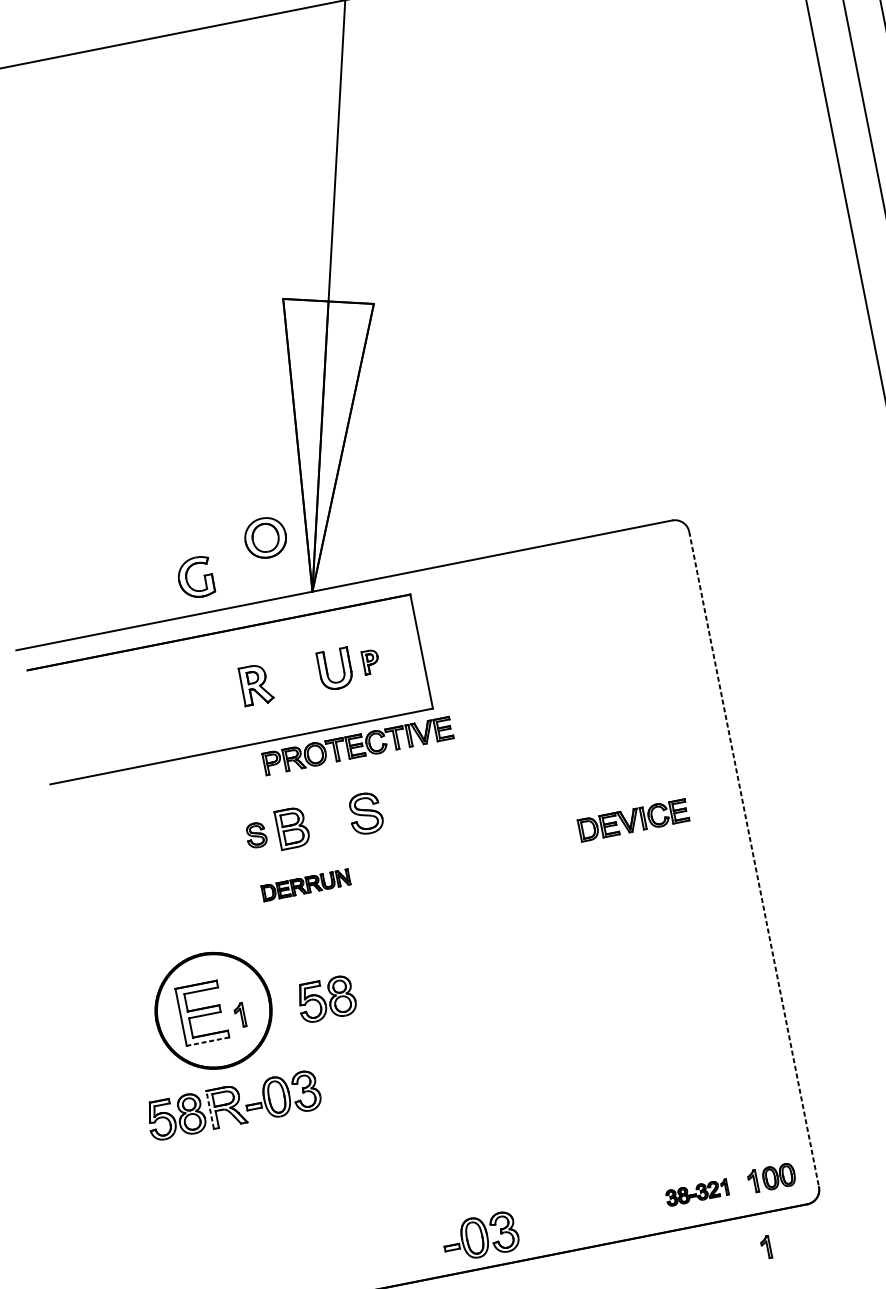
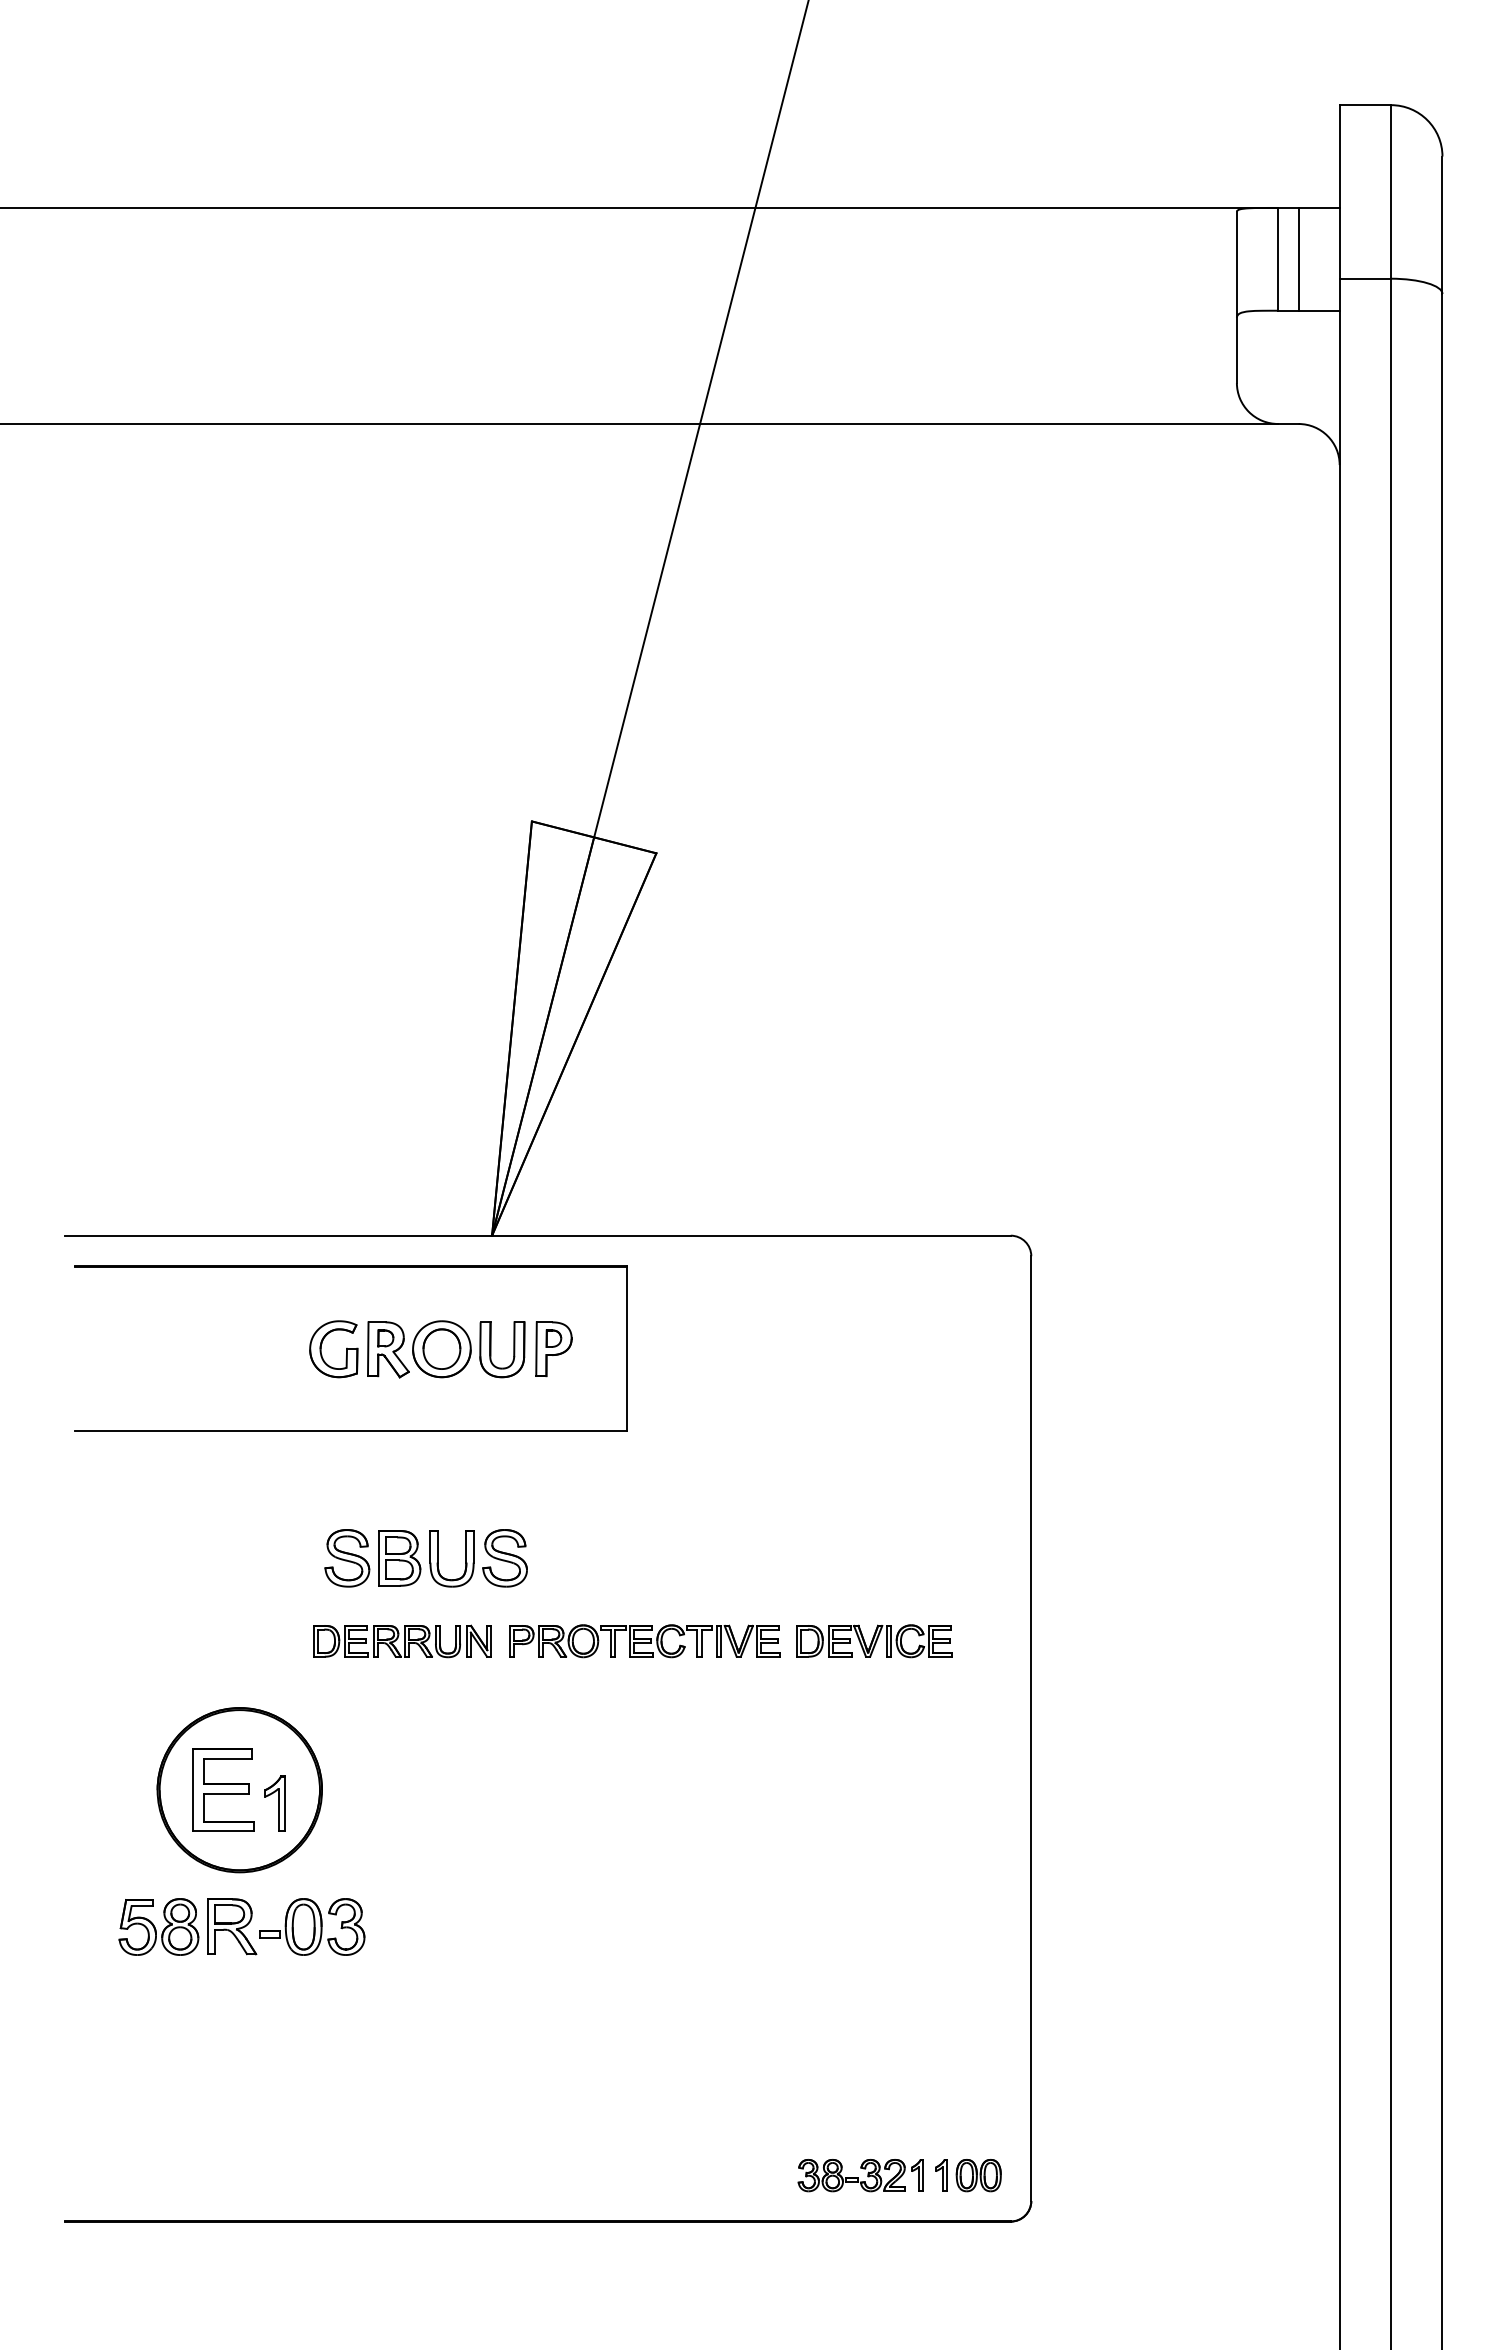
part: (265, 538) -> (441, 1349), moved
part: (187, 579) -> (321, 1349), moved
part: (370, 662) -> (553, 1349), size x1.67
part: (357, 746) -> (644, 1641), moved
part: (319, 822) -> (438, 1558), added
part: (256, 835) -> (347, 1558), size x1.67
line: (754, 860) -> (1031, 1729), dashed -> solid
part: (306, 885) -> (402, 1641), size x1.43
part: (326, 998) -> (399, 1804), removed
part: (239, 1015) -> (274, 1803), size x1.67
line: (208, 1041) -> (223, 1831), dashed -> solid
line: (209, 1109) -> (207, 1926), dashed -> solid
part: (697, 1192) -> (860, 2175), size x1.43
part: (480, 1236) -> (548, 2176), removed
part: (766, 1247) -> (941, 2270), removed

